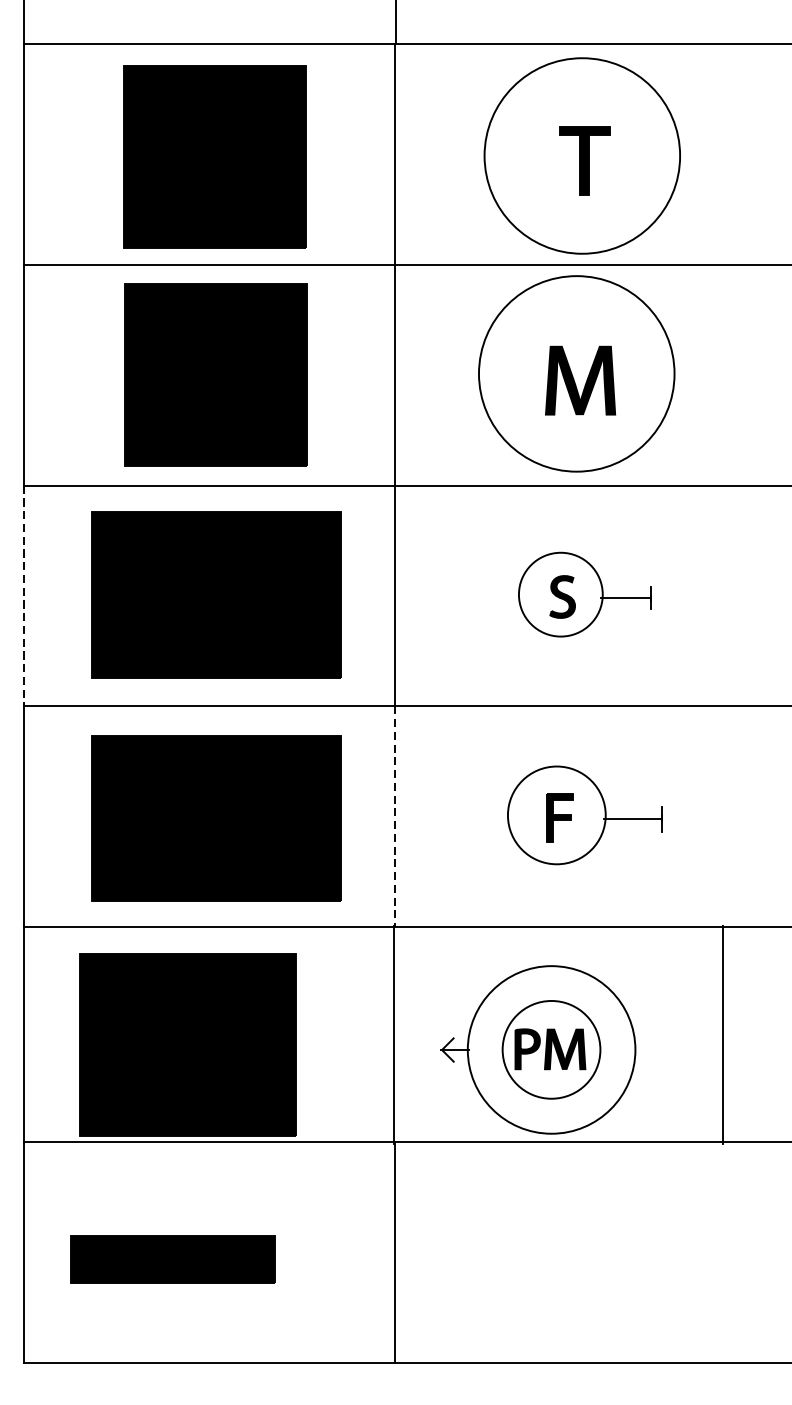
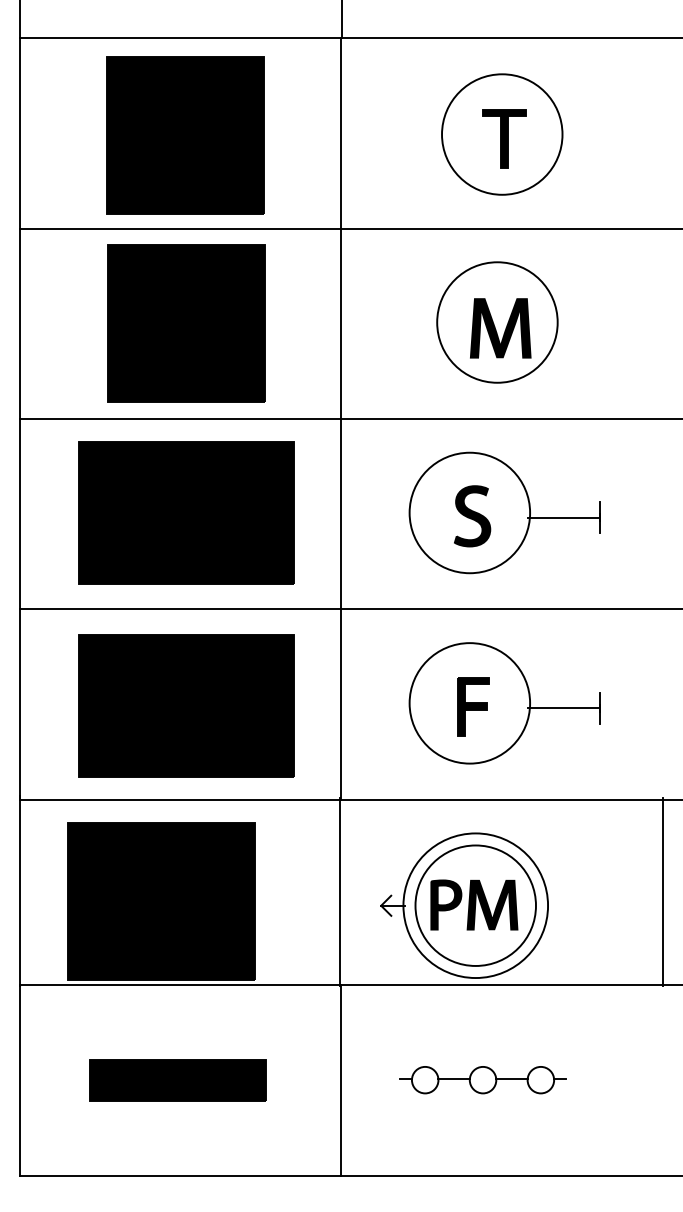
circle: (582, 155) -> (502, 134), size x0.71
circle: (576, 373) -> (497, 322), size x0.71
part: (584, 594) -> (504, 512), size x1.67
line: (23, 596) -> (20, 514), dashed -> solid
part: (584, 815) -> (504, 703), size x1.43
line: (394, 817) -> (340, 705), dashed -> solid
line: (722, 1034) -> (662, 892), moved
part: (551, 1049) -> (475, 905), size x1.43
part: (559, 1252) -> (482, 1080), added
part: (172, 1259) -> (177, 1080), moved

